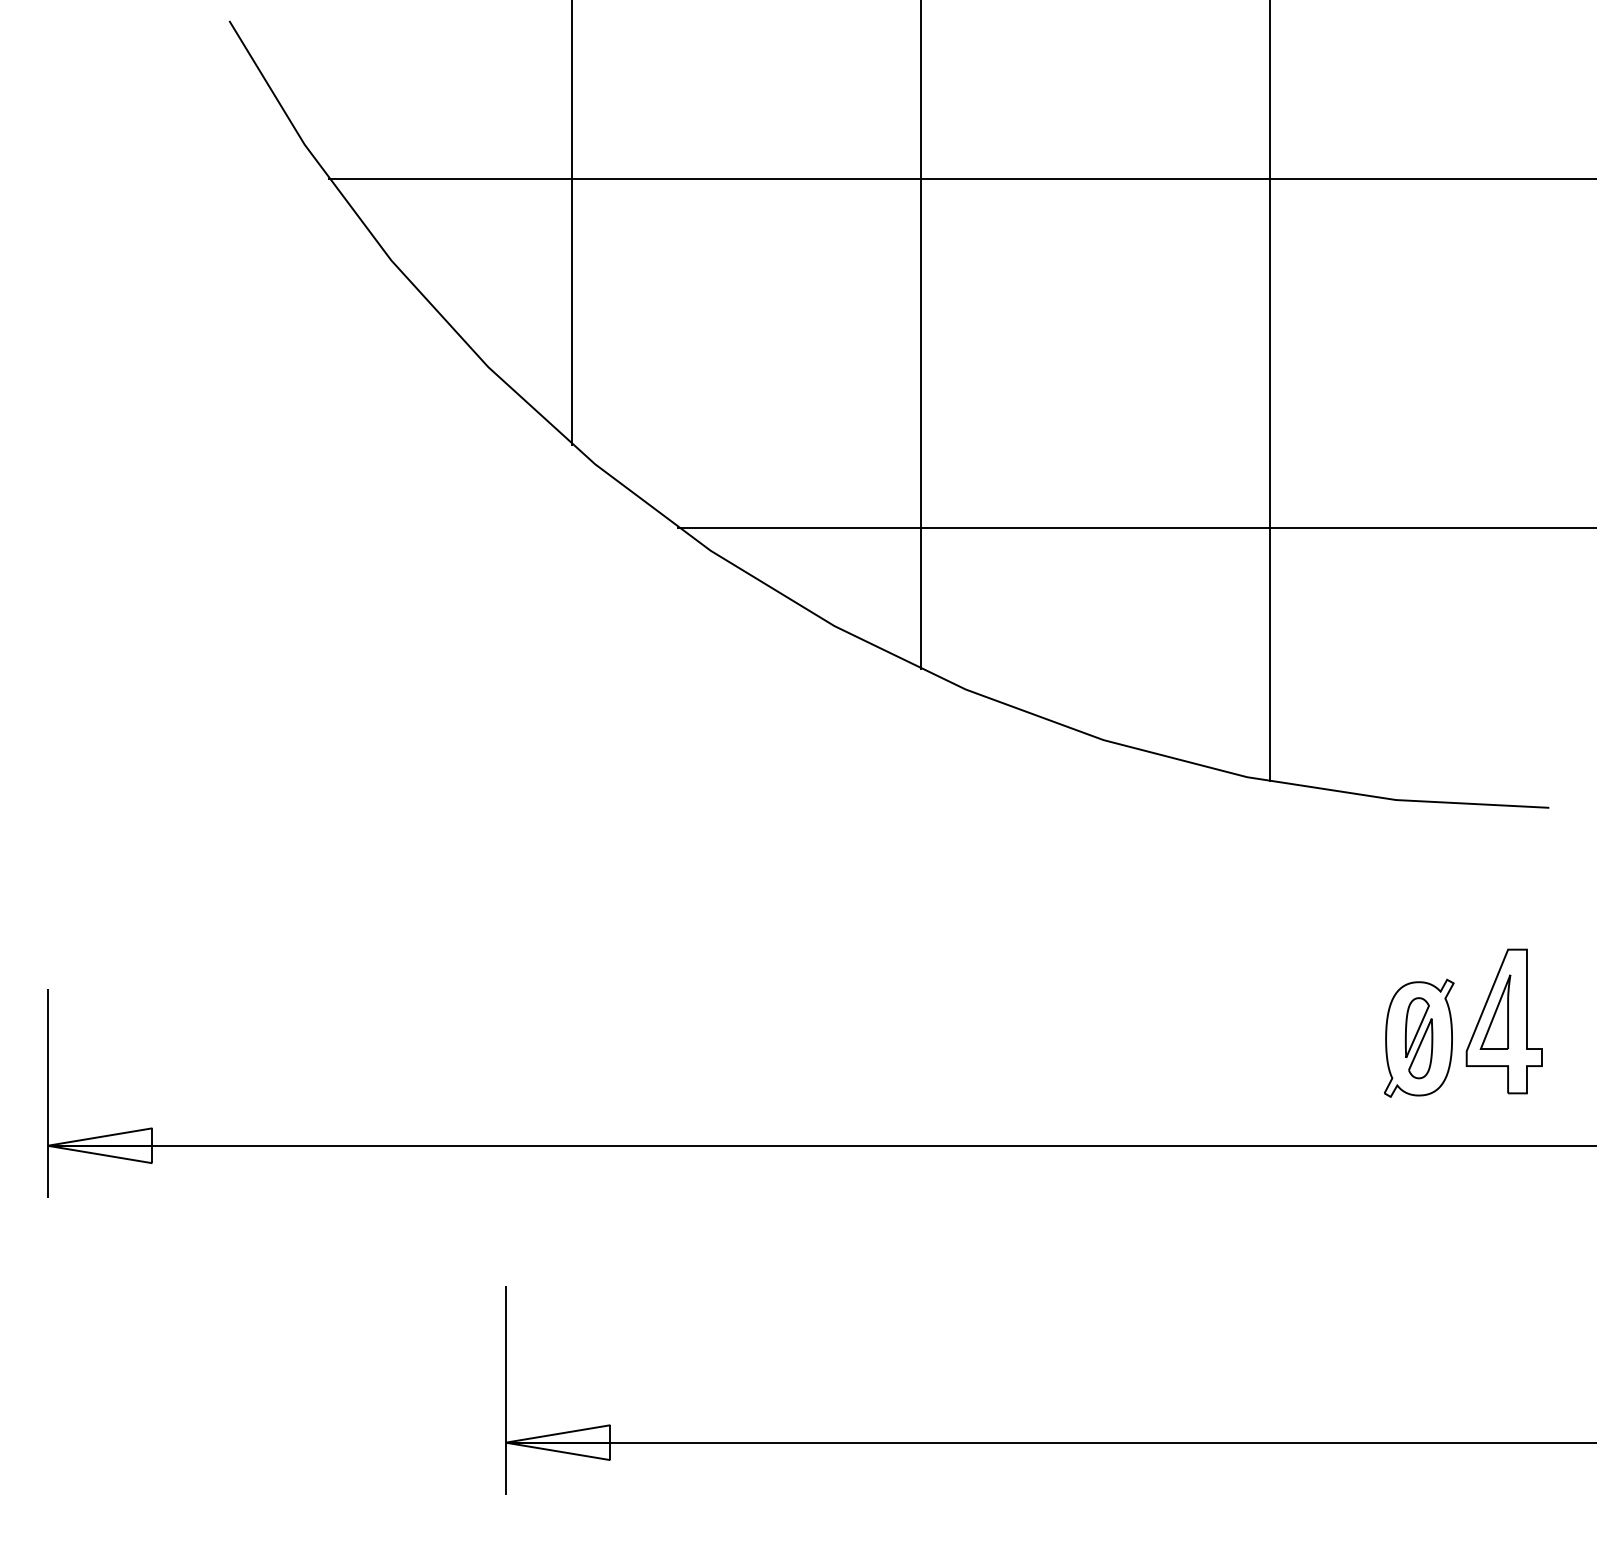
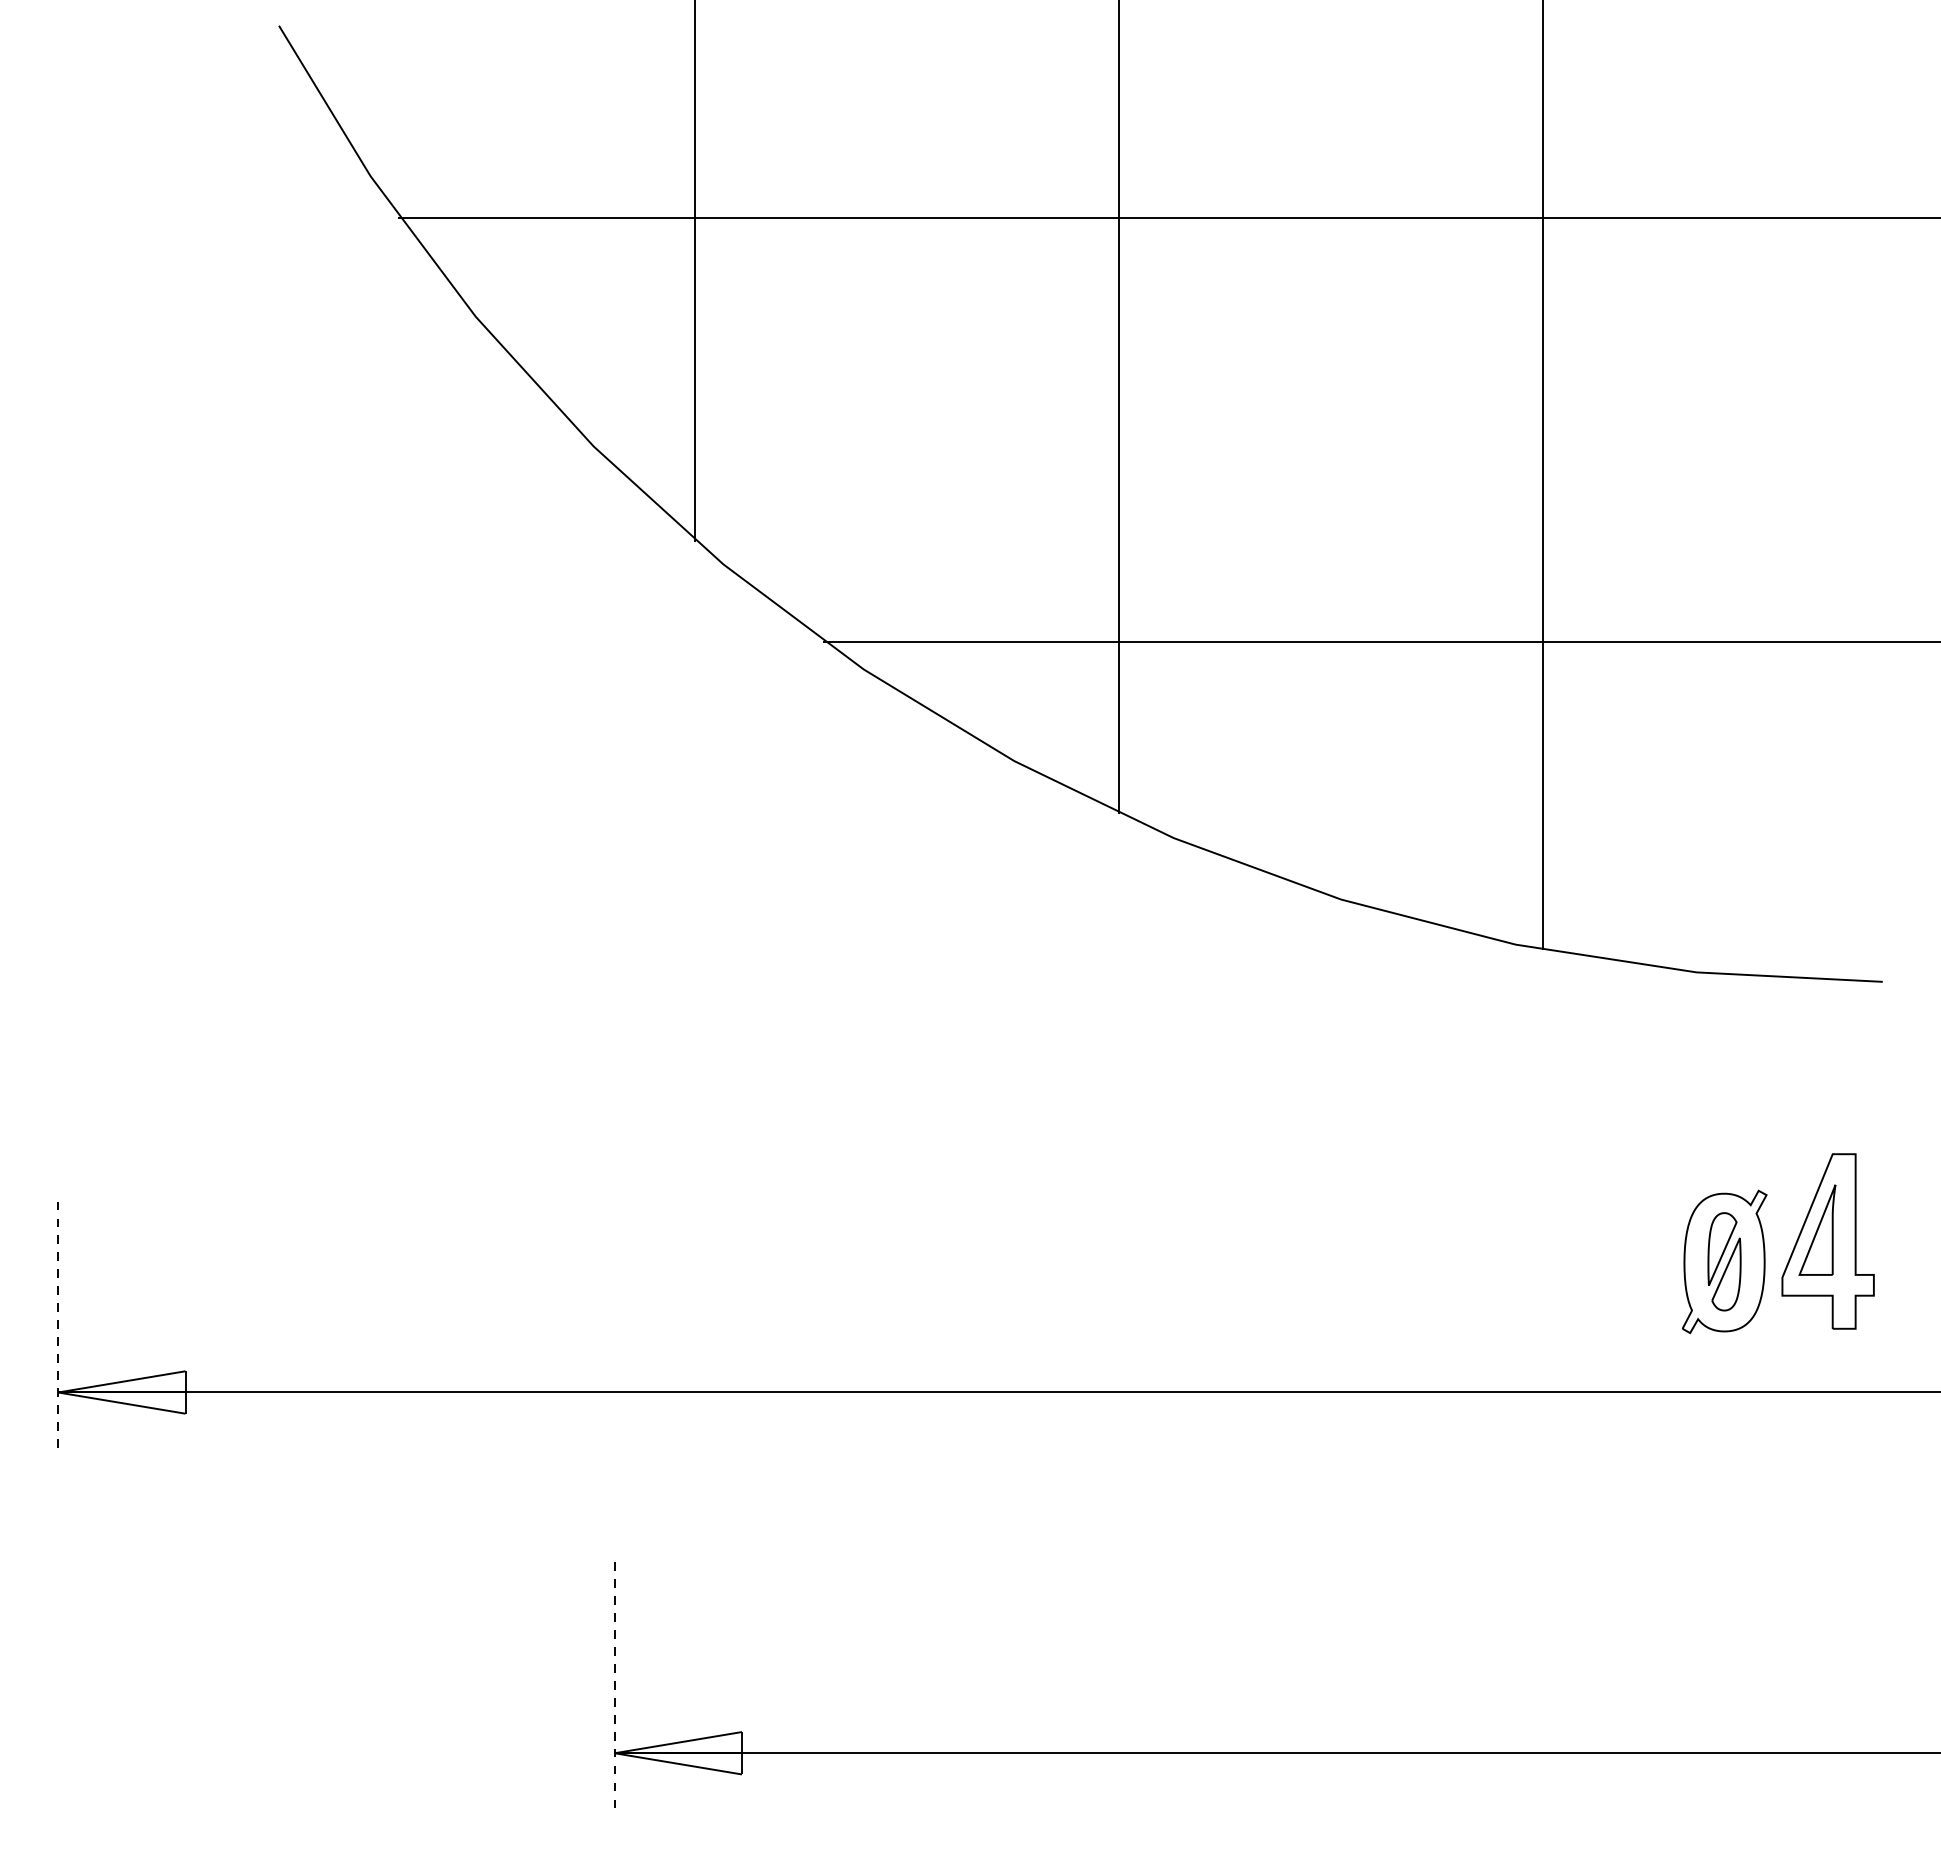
line: (47, 1093) -> (58, 1329), solid -> dashed
line: (505, 1391) -> (614, 1690), solid -> dashed

